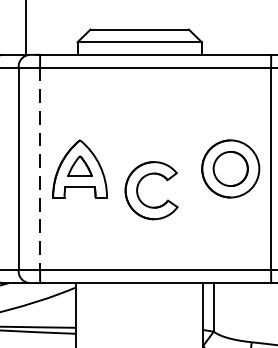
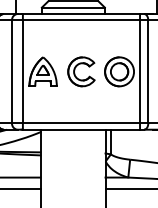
line: (39, 170) -> (22, 72), dashed -> solid
part: (139, 187) -> (75, 70), moved

